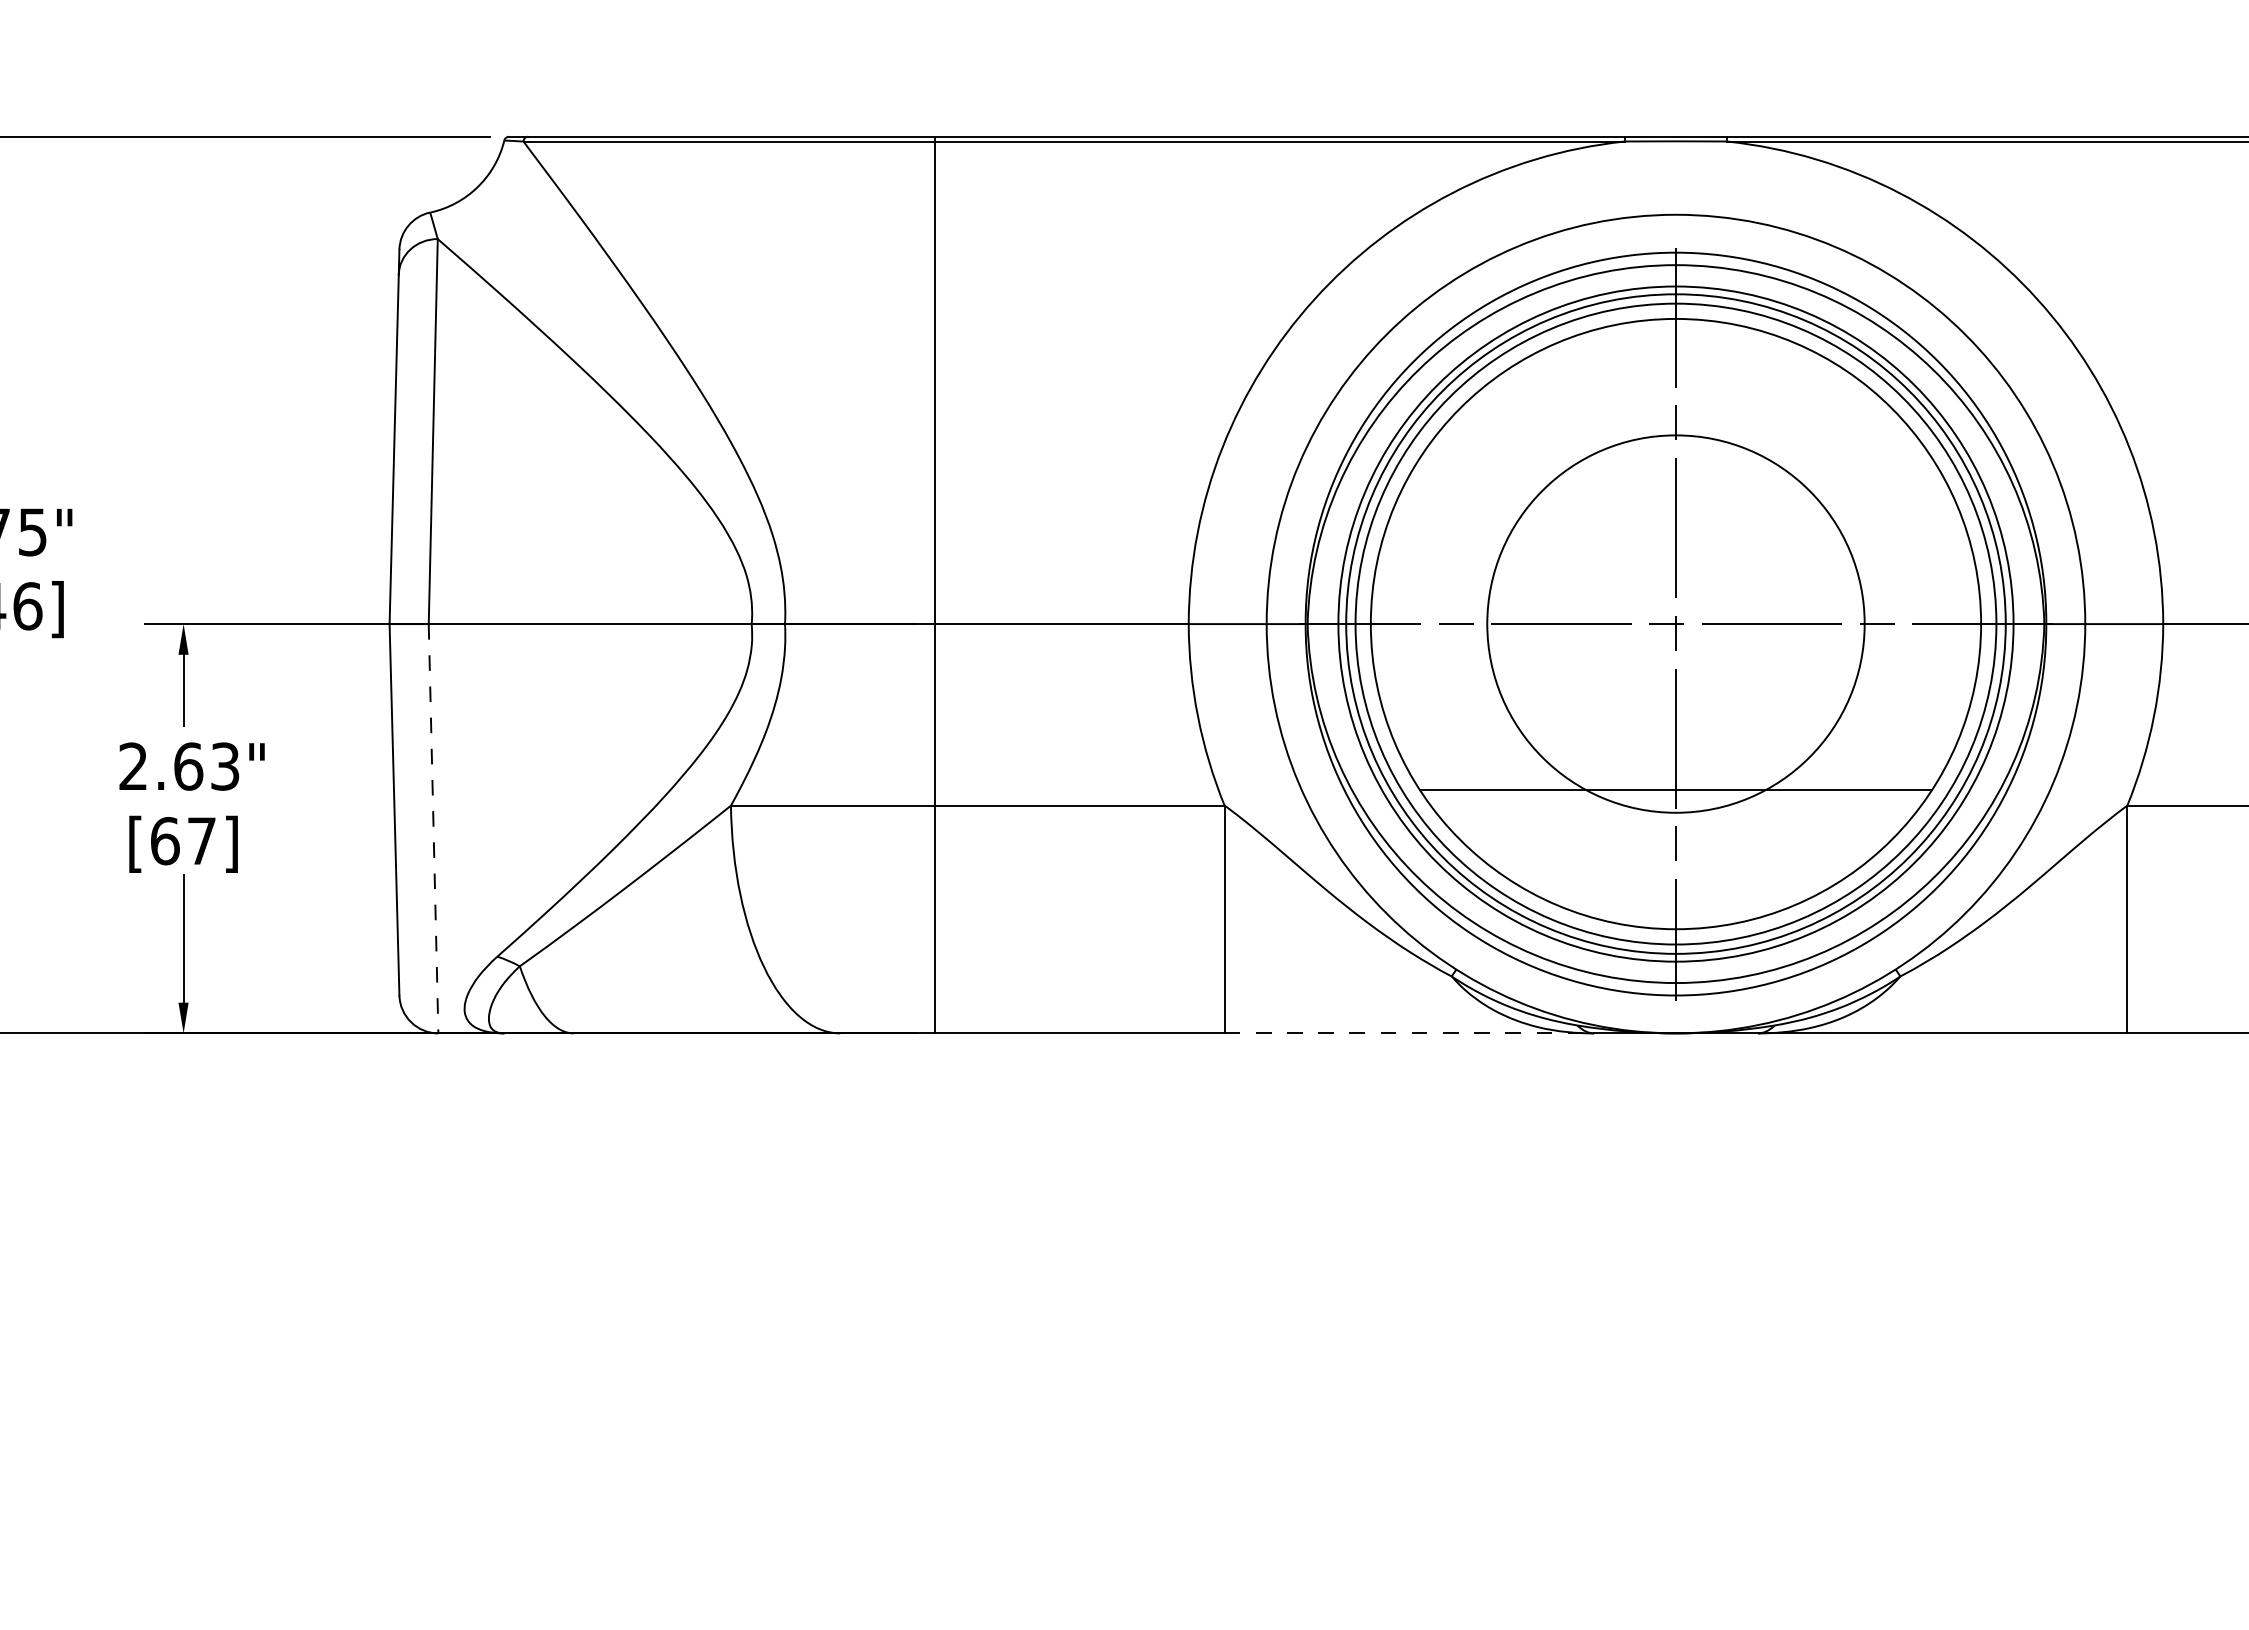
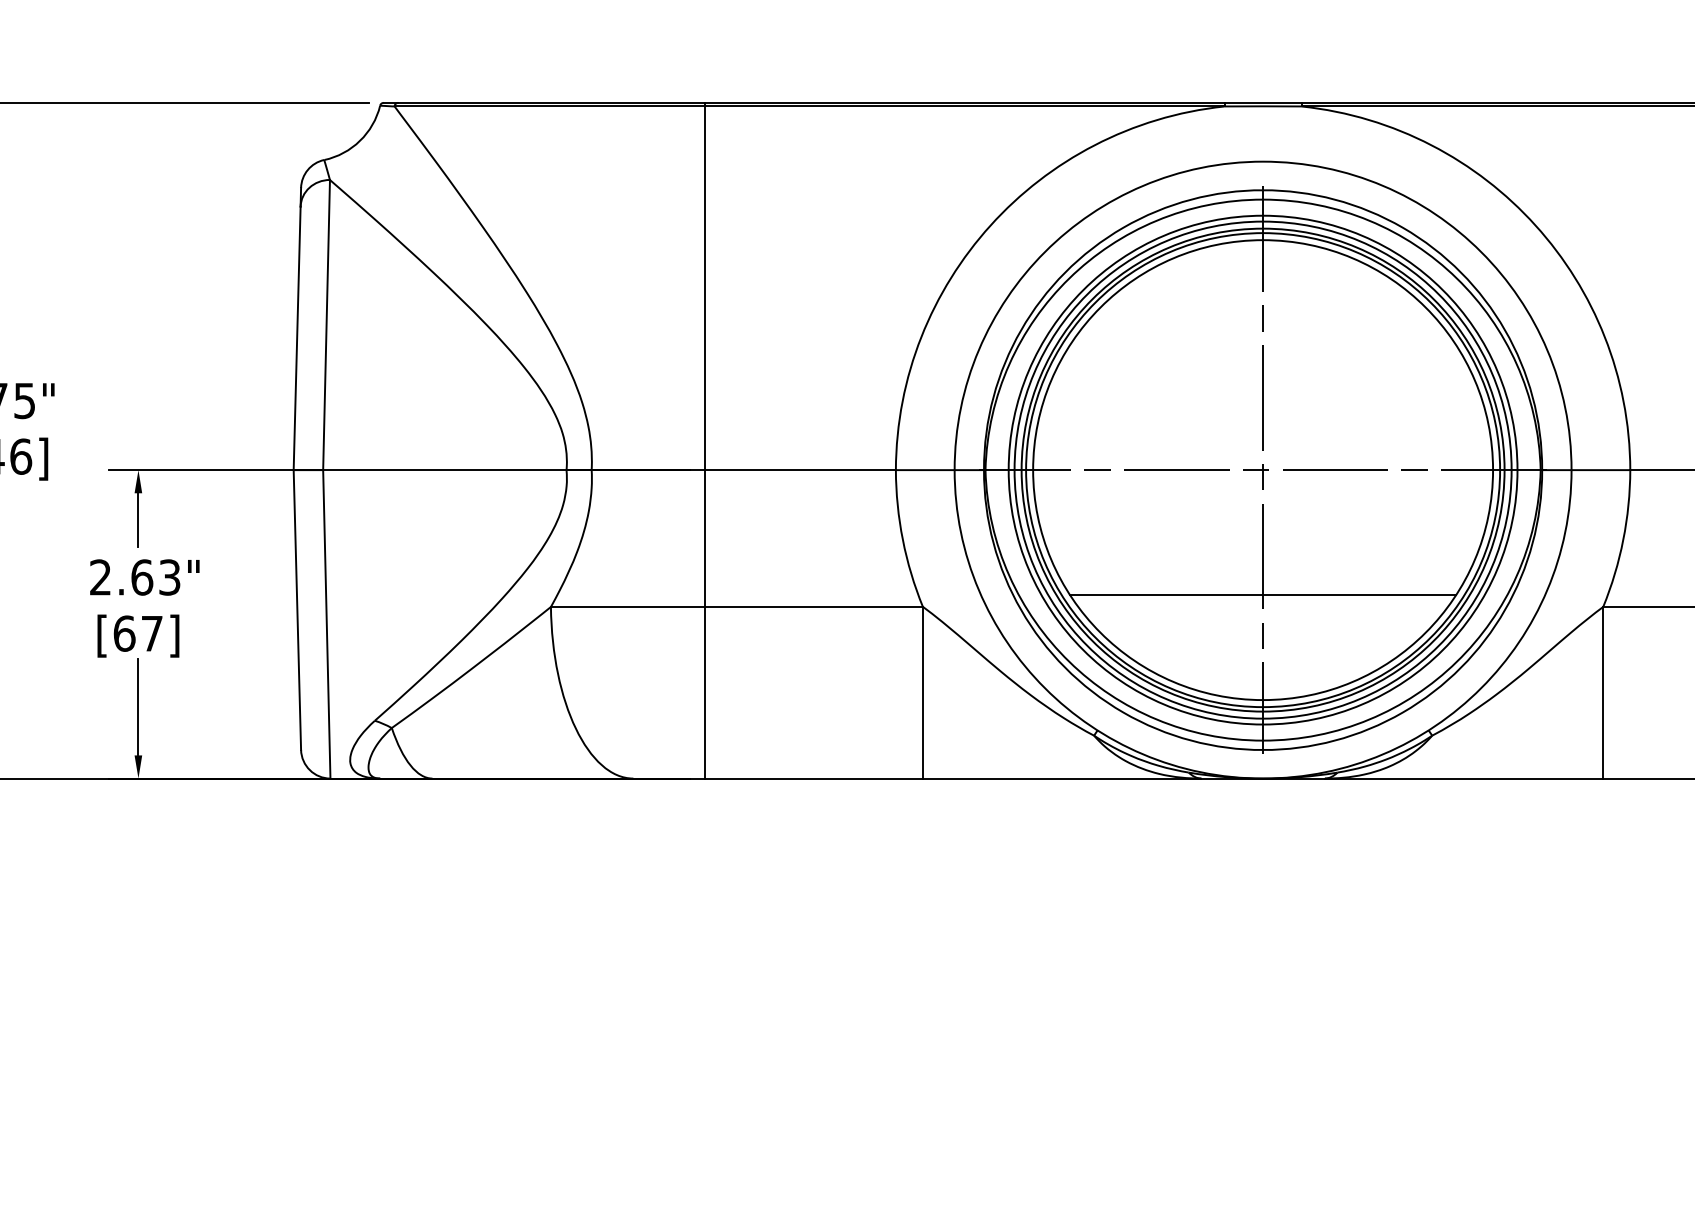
circle: (1675, 623) -> (1262, 469), size x1.67
line: (433, 828) -> (326, 624), dashed -> solid
line: (1409, 1033) -> (1062, 778), dashed -> solid

